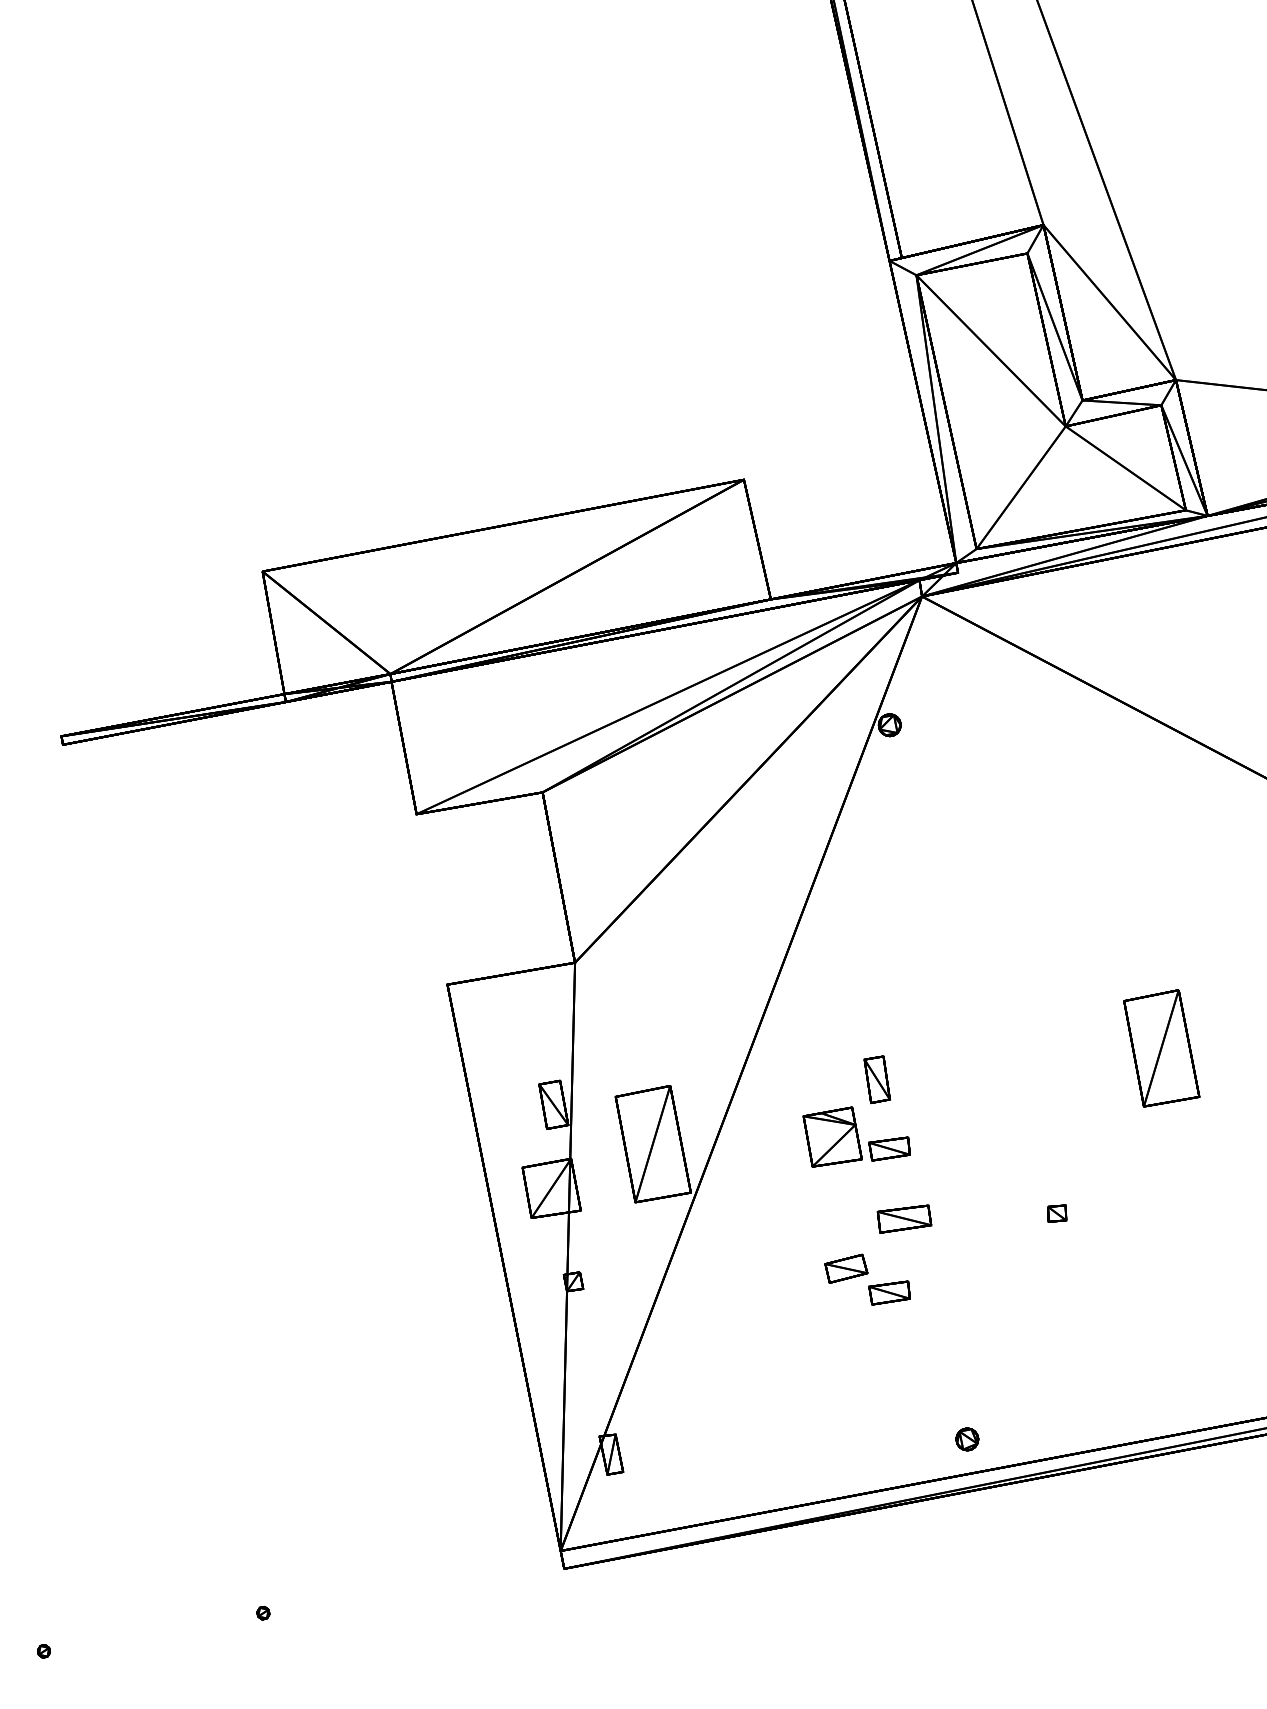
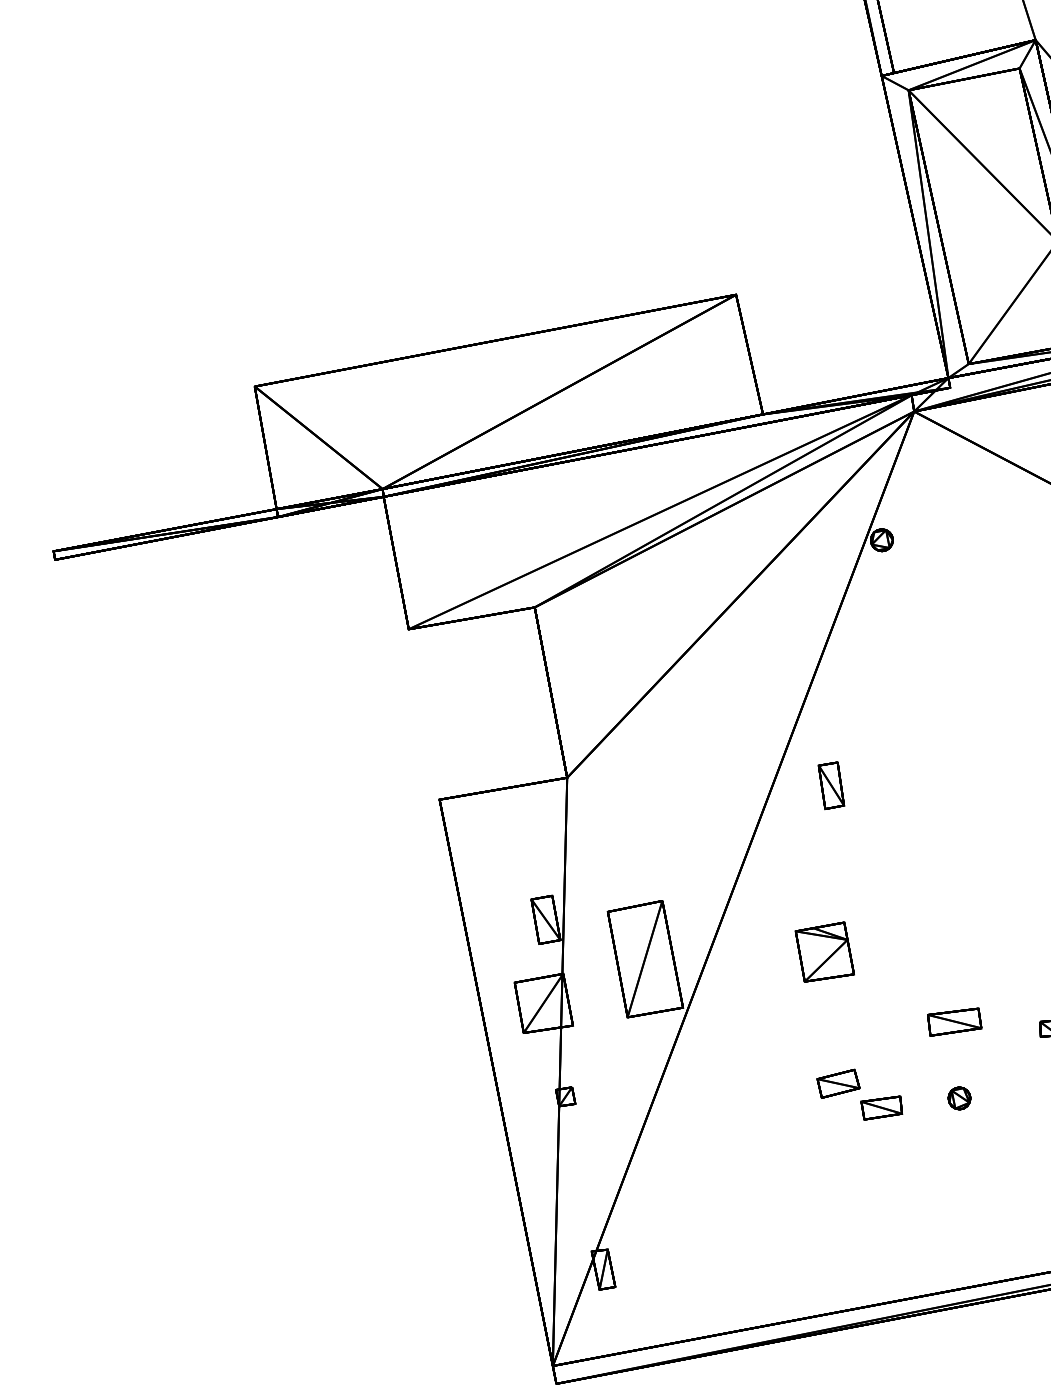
part: (876, 1079) -> (830, 785), moved
part: (889, 1148) -> (881, 963), removed
part: (904, 1218) -> (954, 1021), moved
part: (967, 1439) -> (959, 1098), moved

